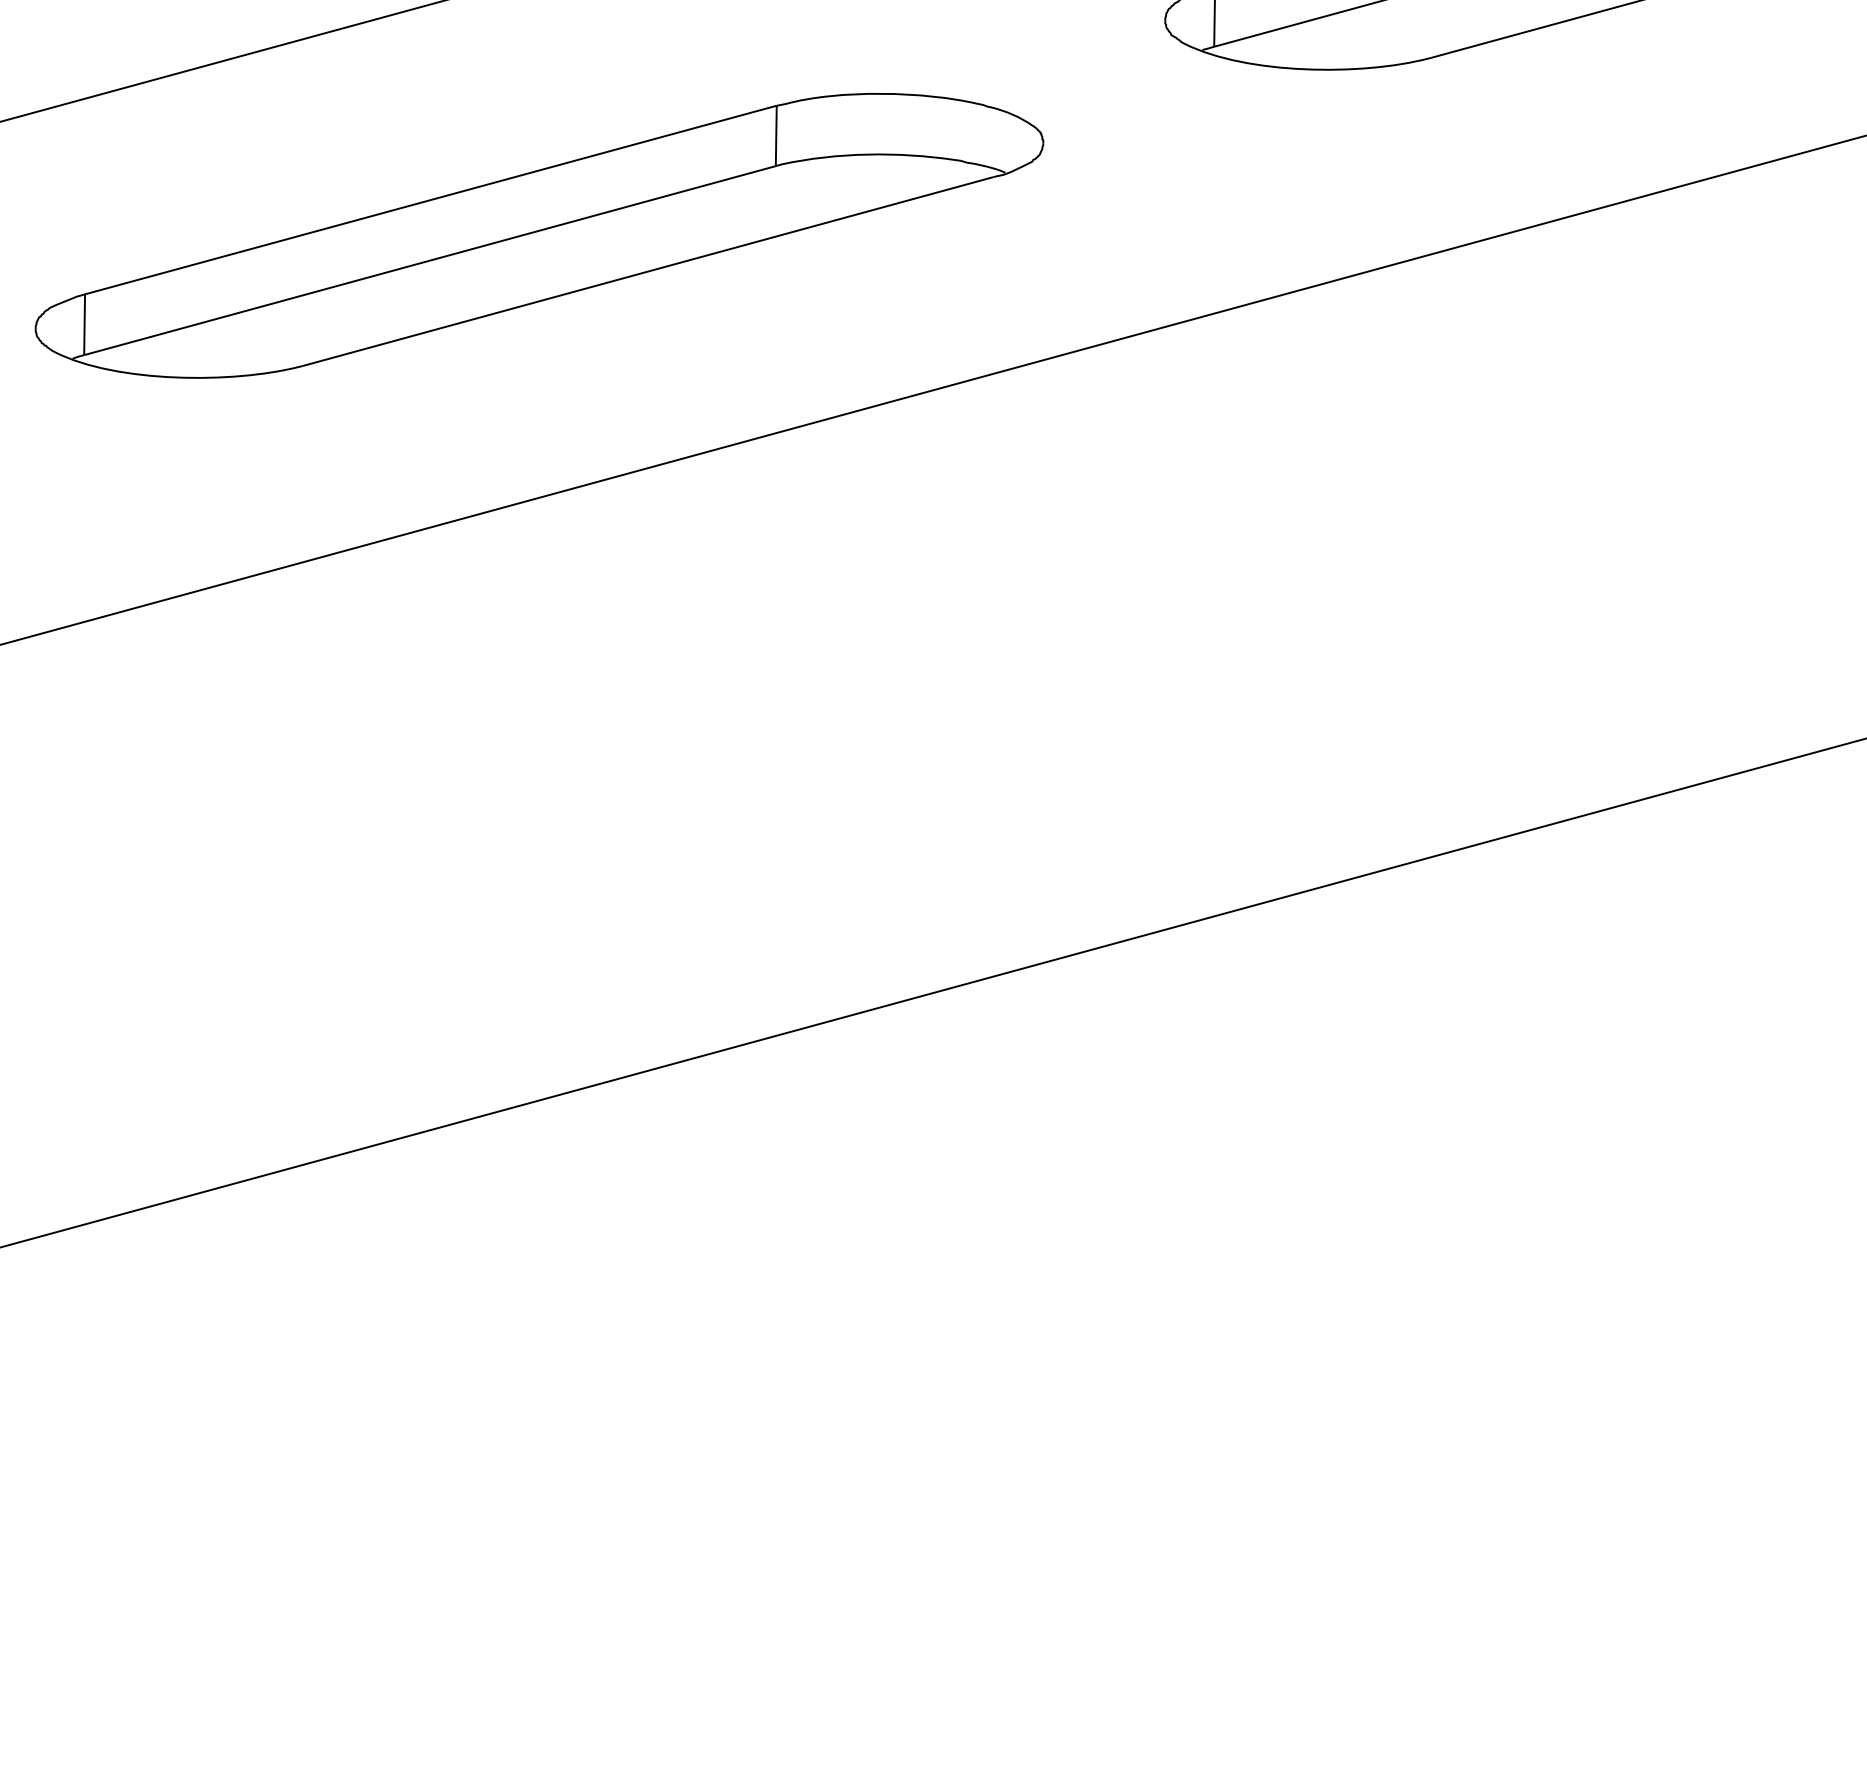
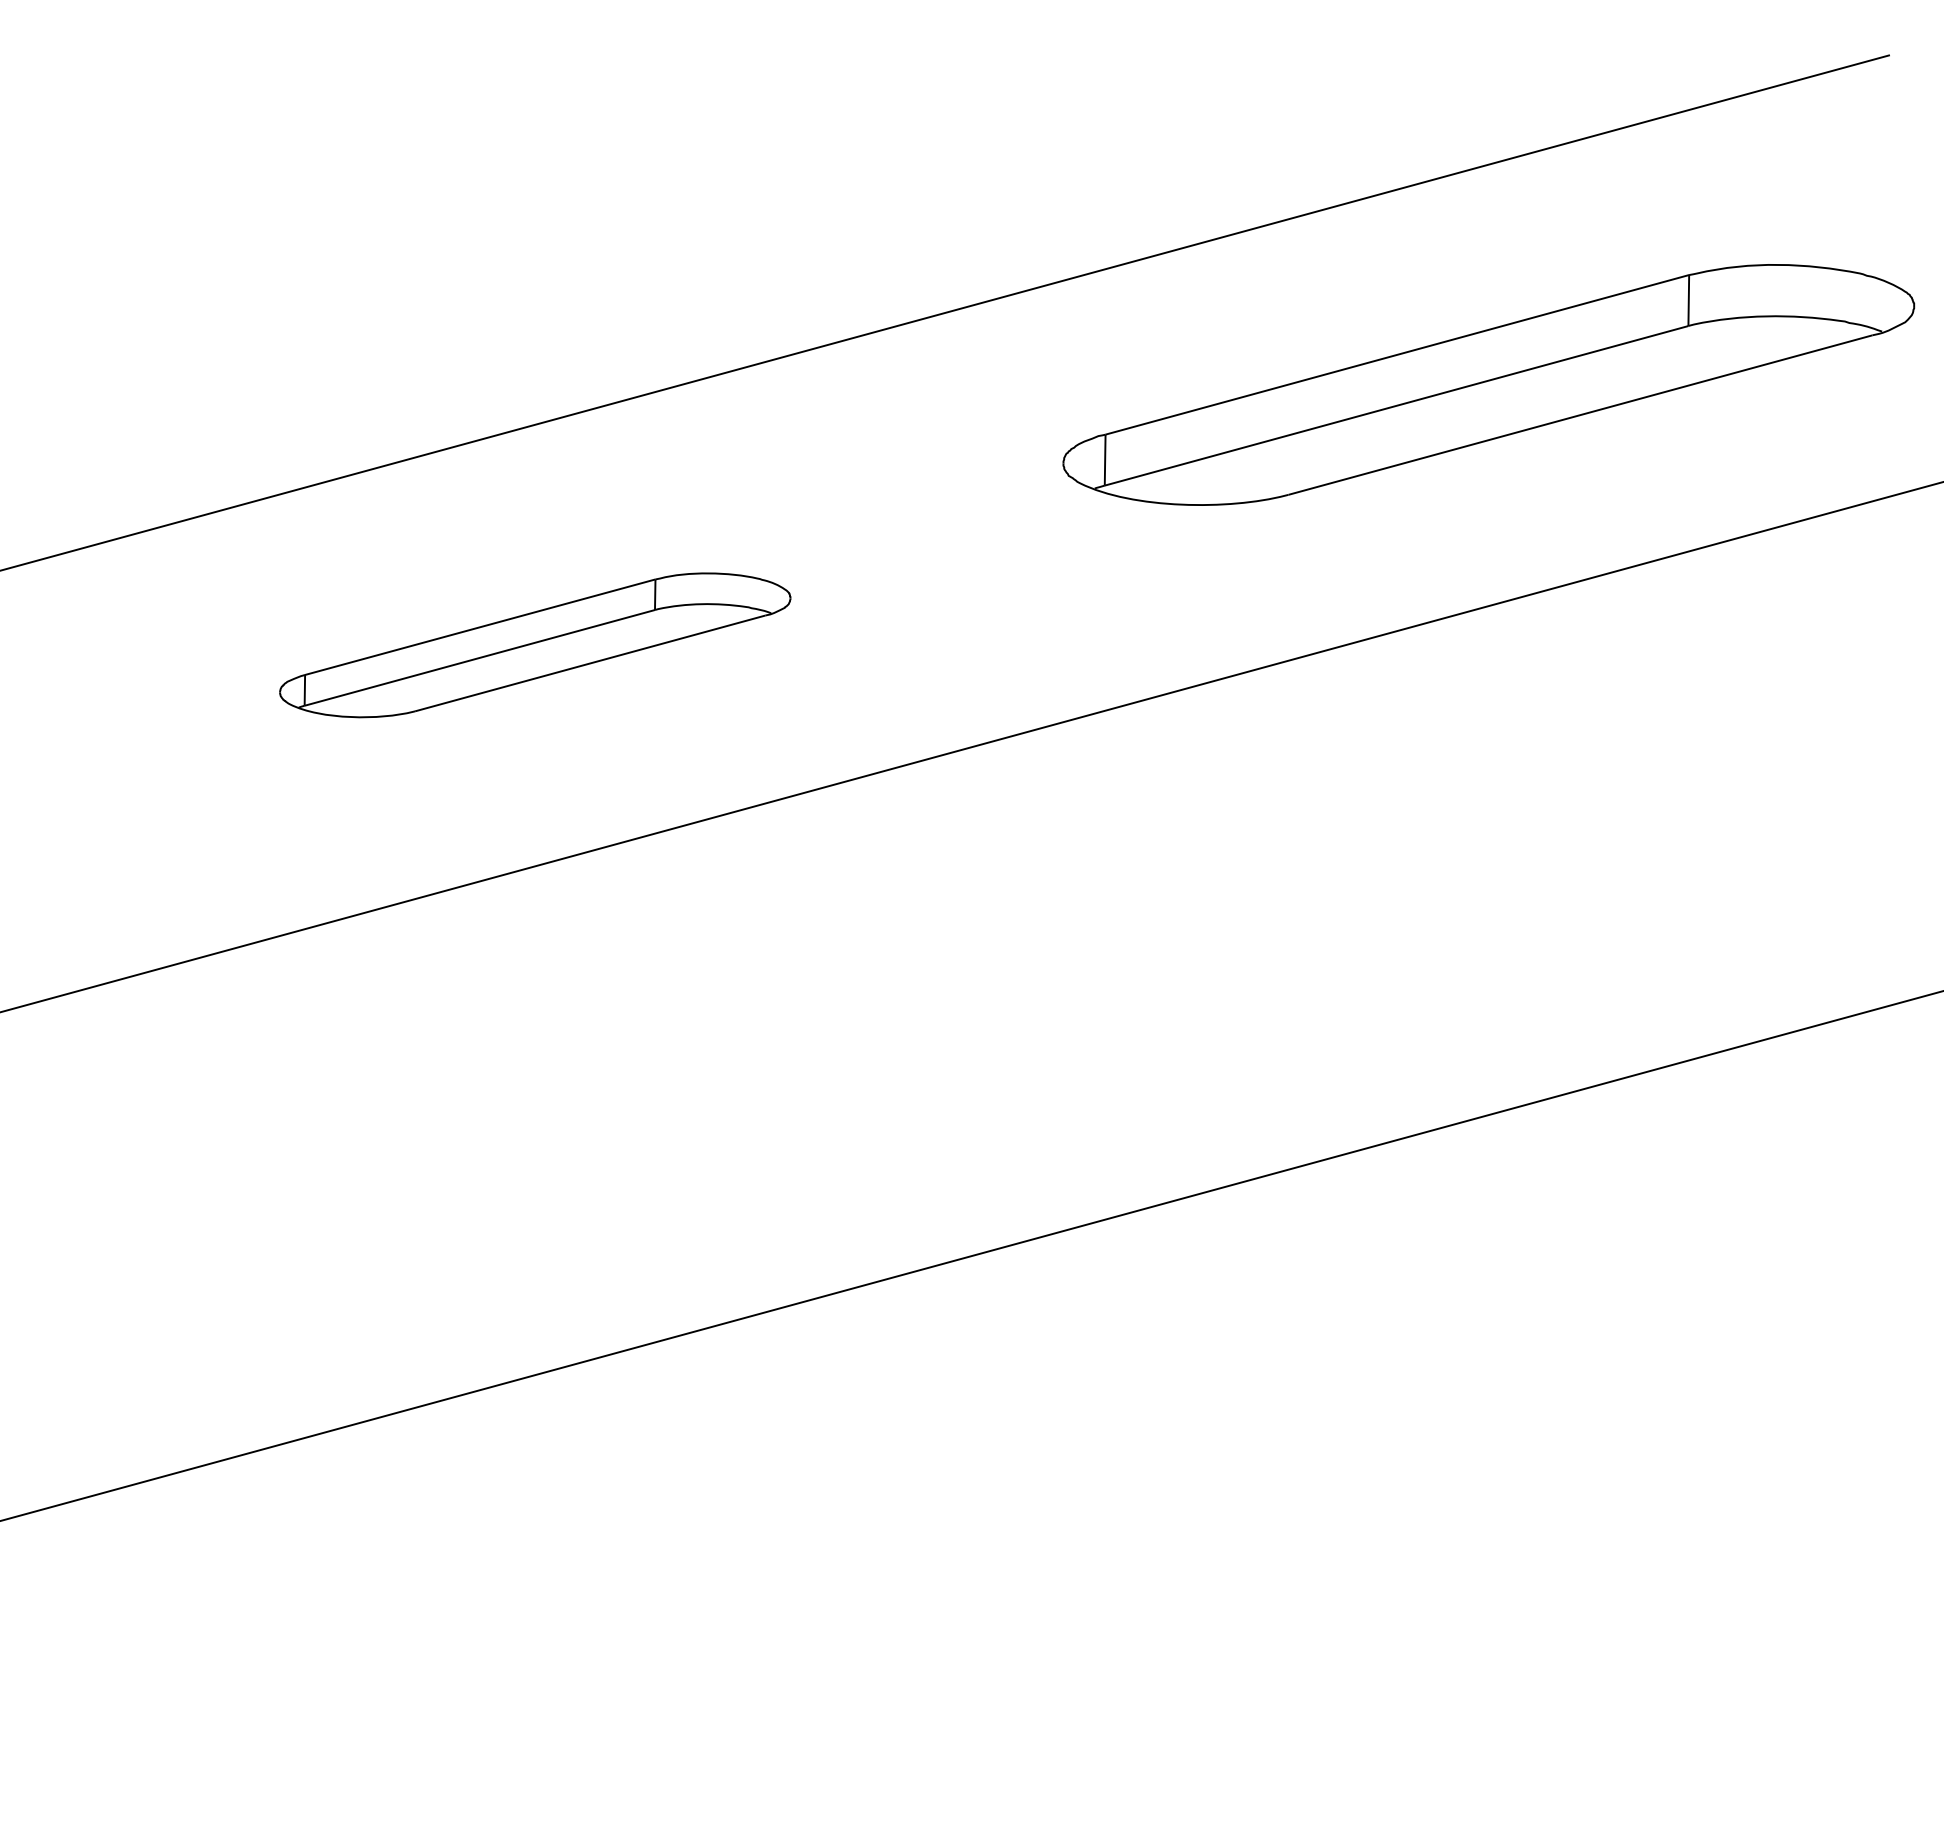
part: (539, 236) -> (535, 645), size x0.6

